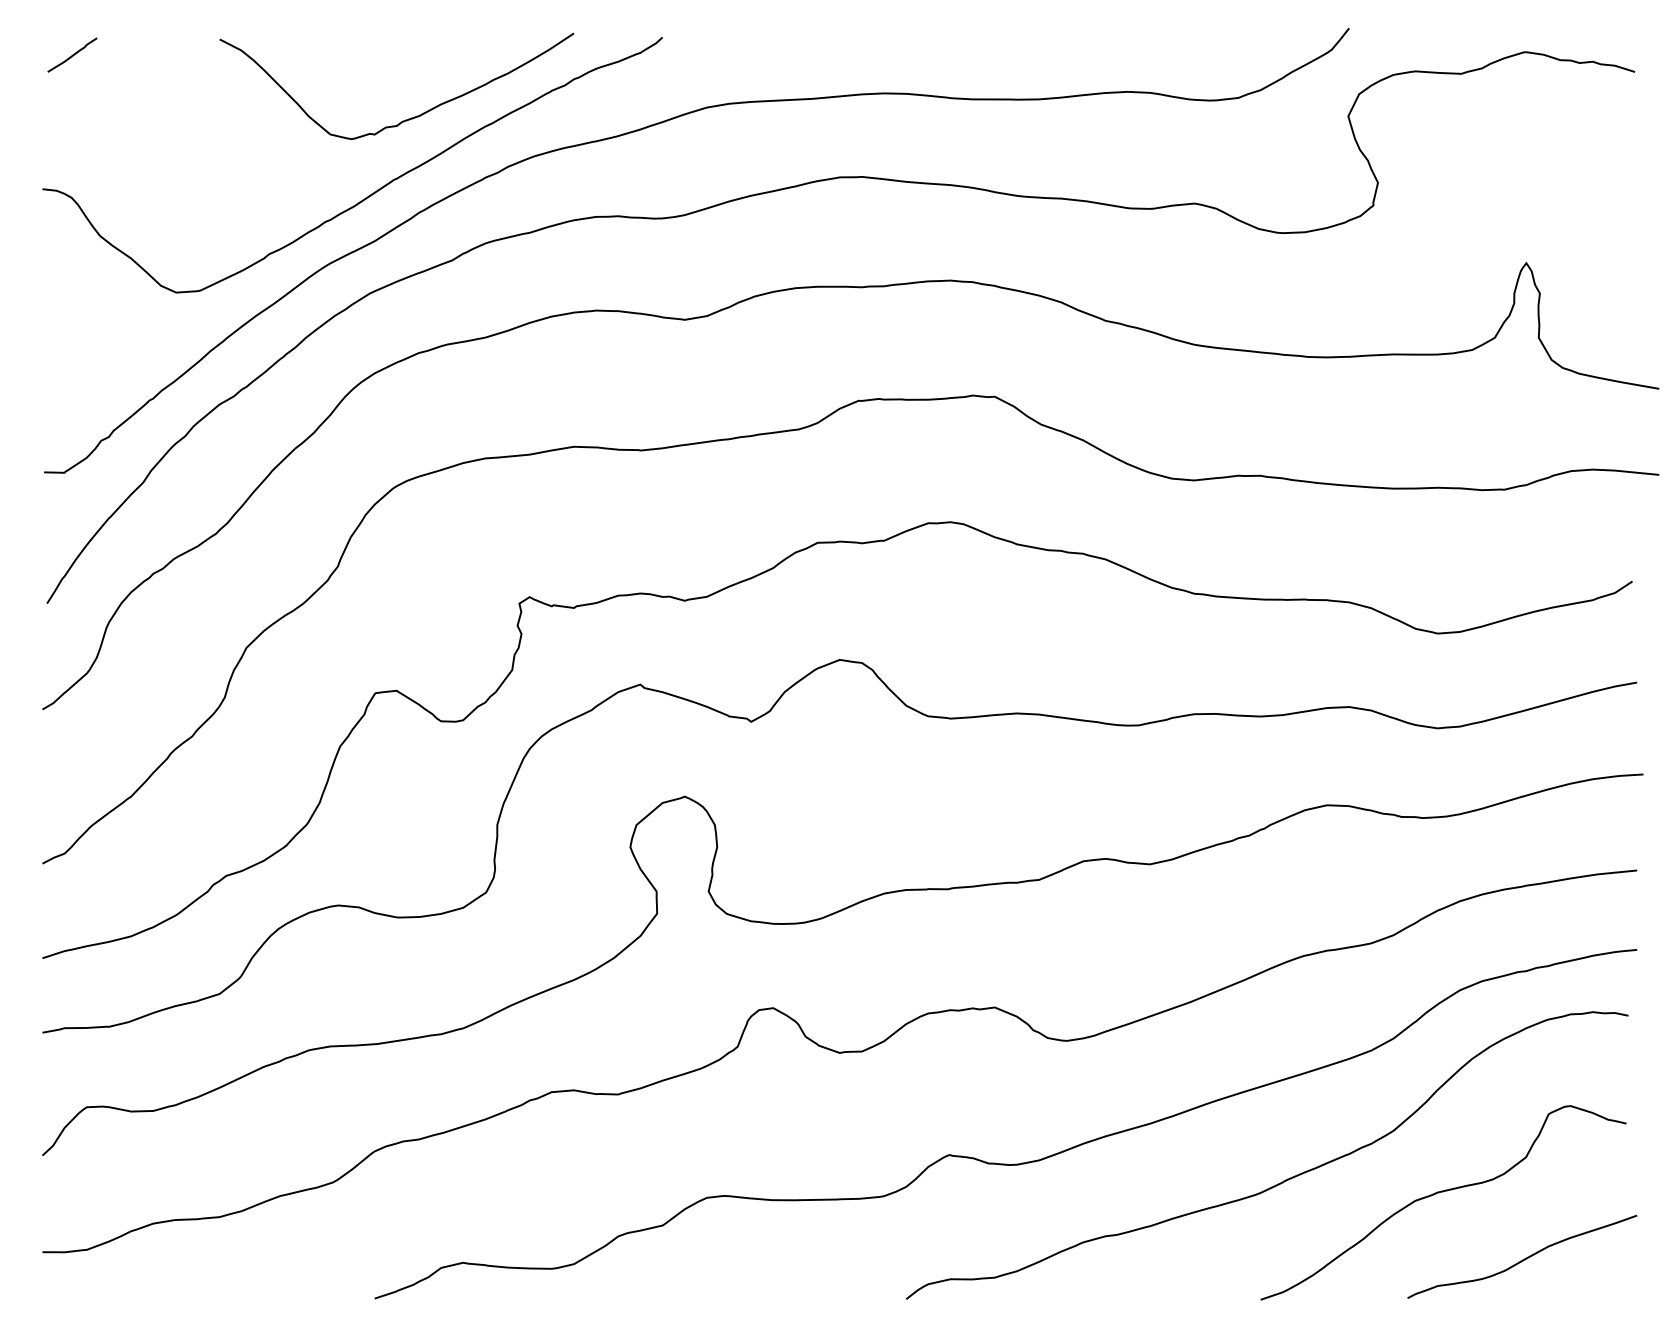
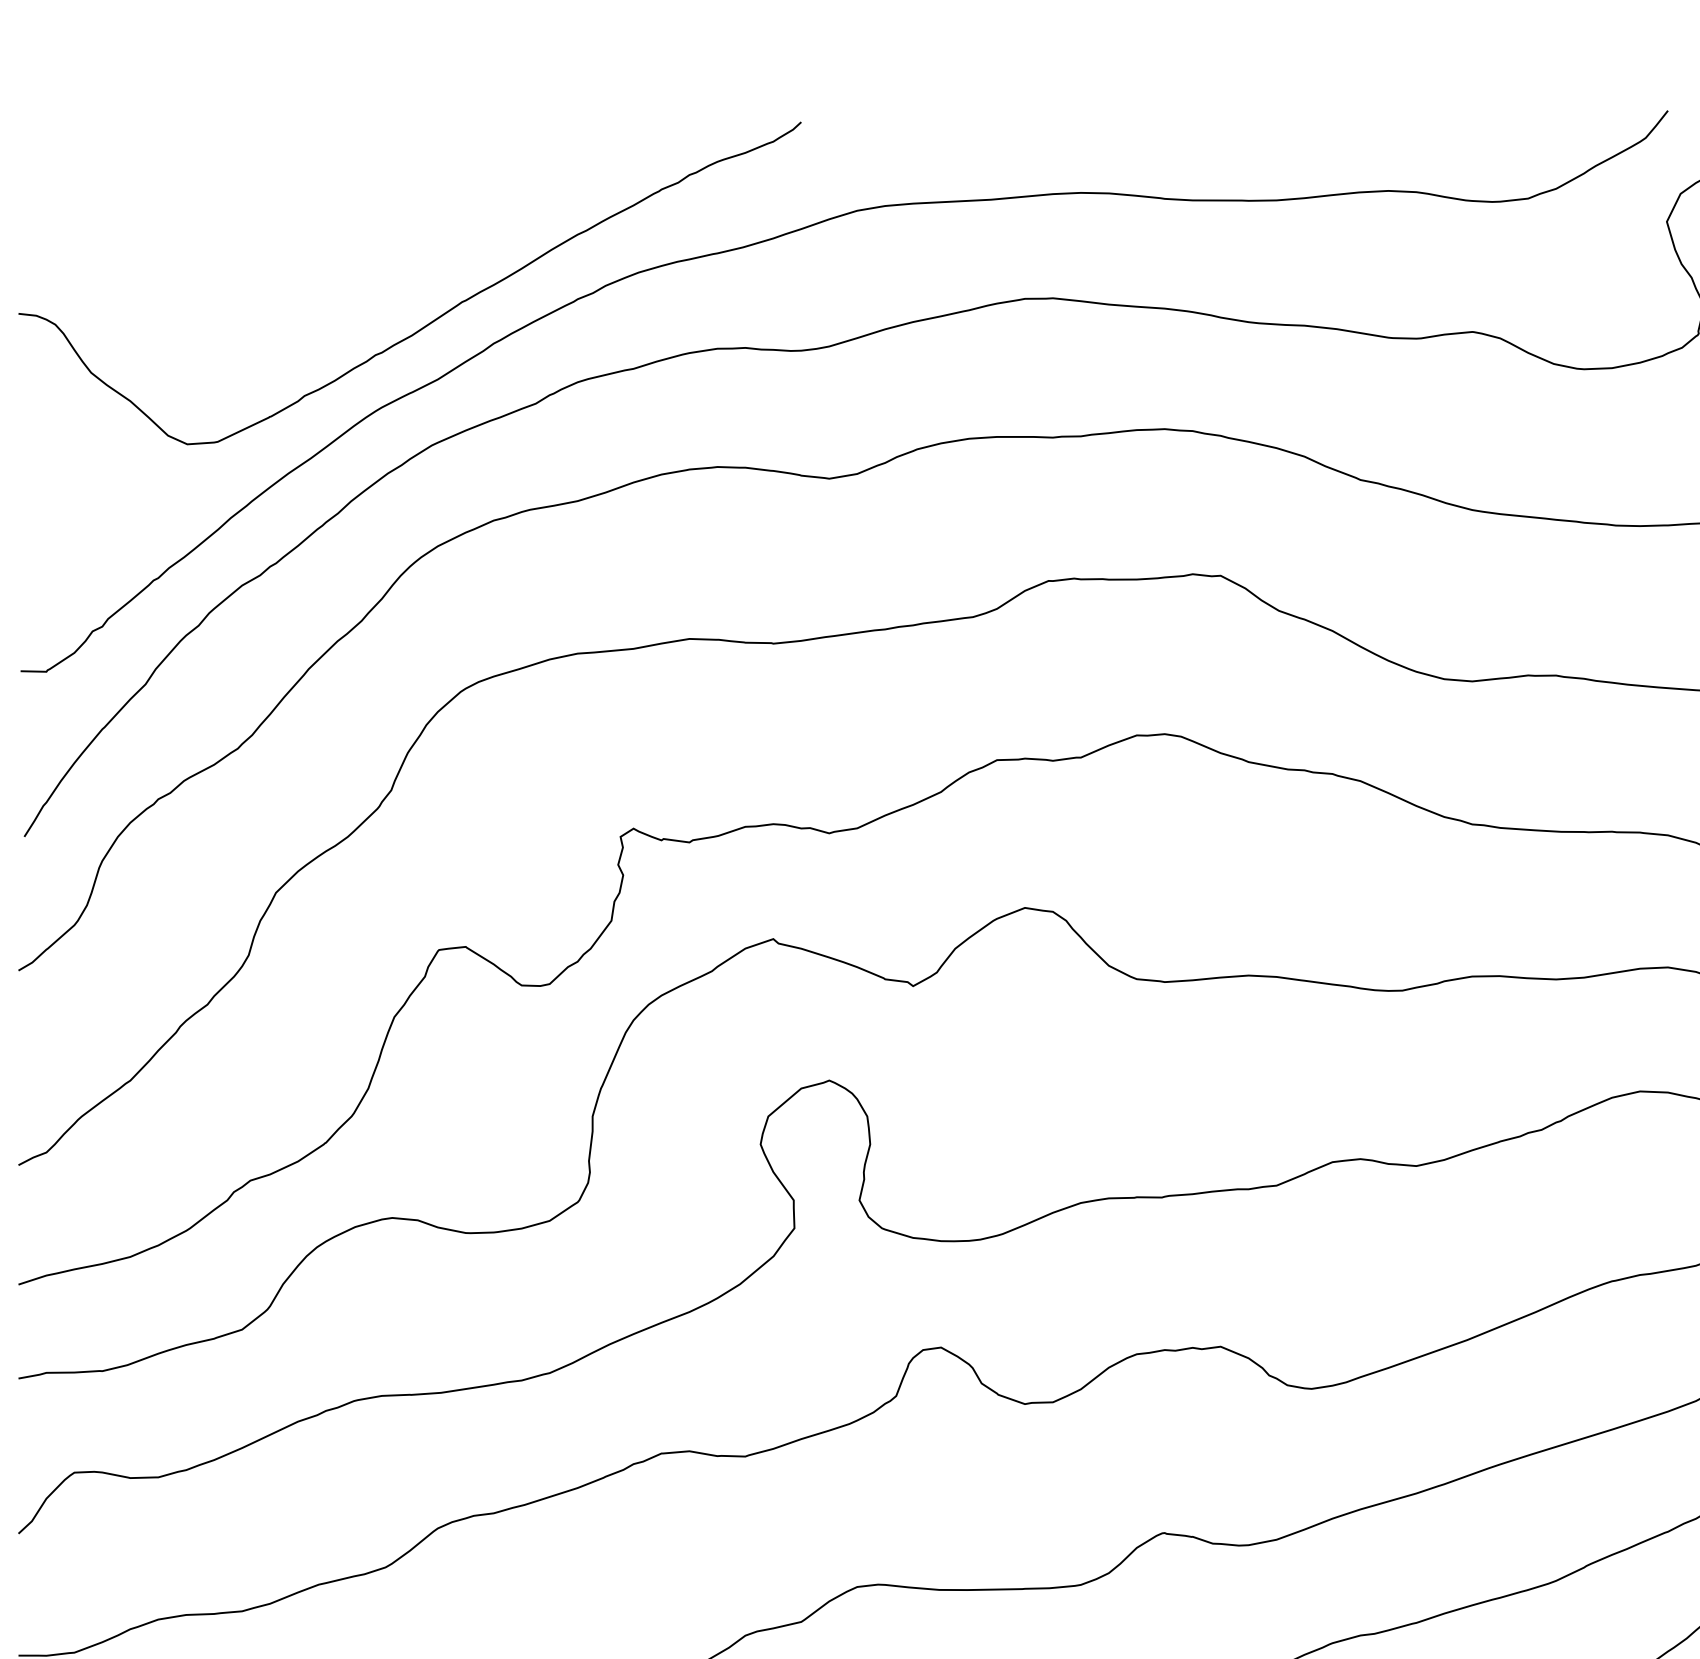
curve: (72, 54) -> (56, 143), removed
curve: (408, 118) -> (480, 224), removed

